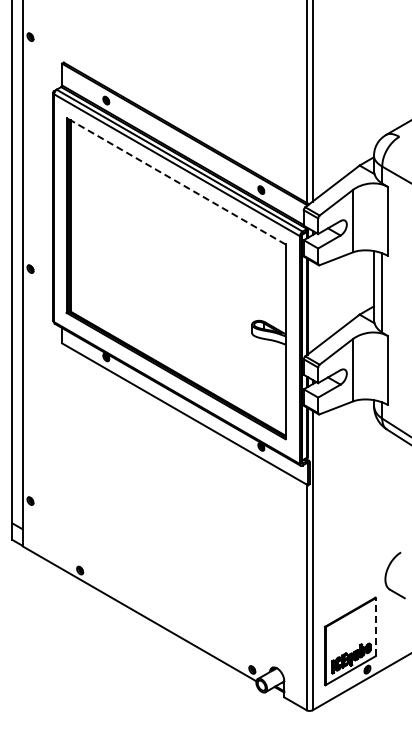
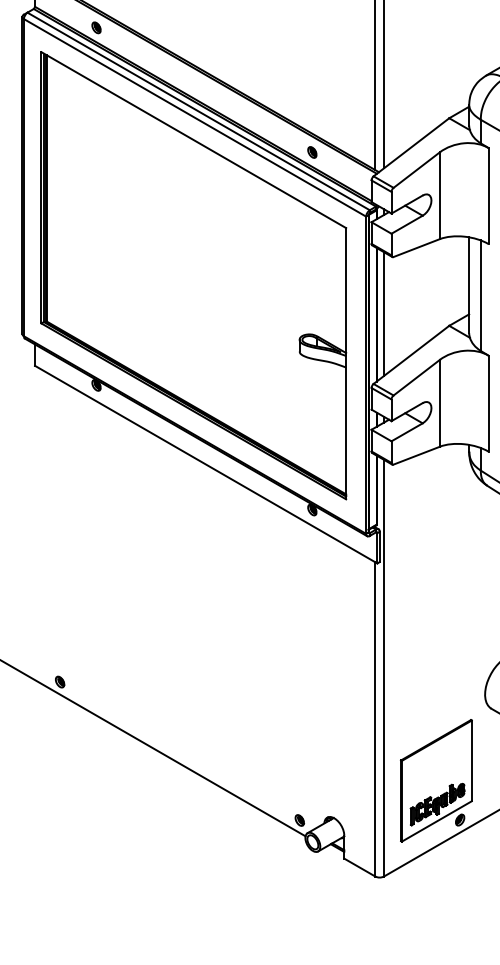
line: (175, 181) -> (192, 140), dashed -> solid
line: (312, 305) -> (383, 313), added
line: (375, 627) -> (471, 761), dashed -> solid

